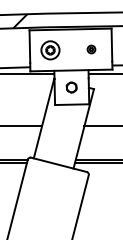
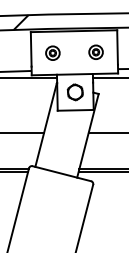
part: (91, 49) -> (96, 52), size x1.67
part: (50, 50) -> (52, 53), size x0.71
part: (71, 87) -> (75, 92), size x1.43

